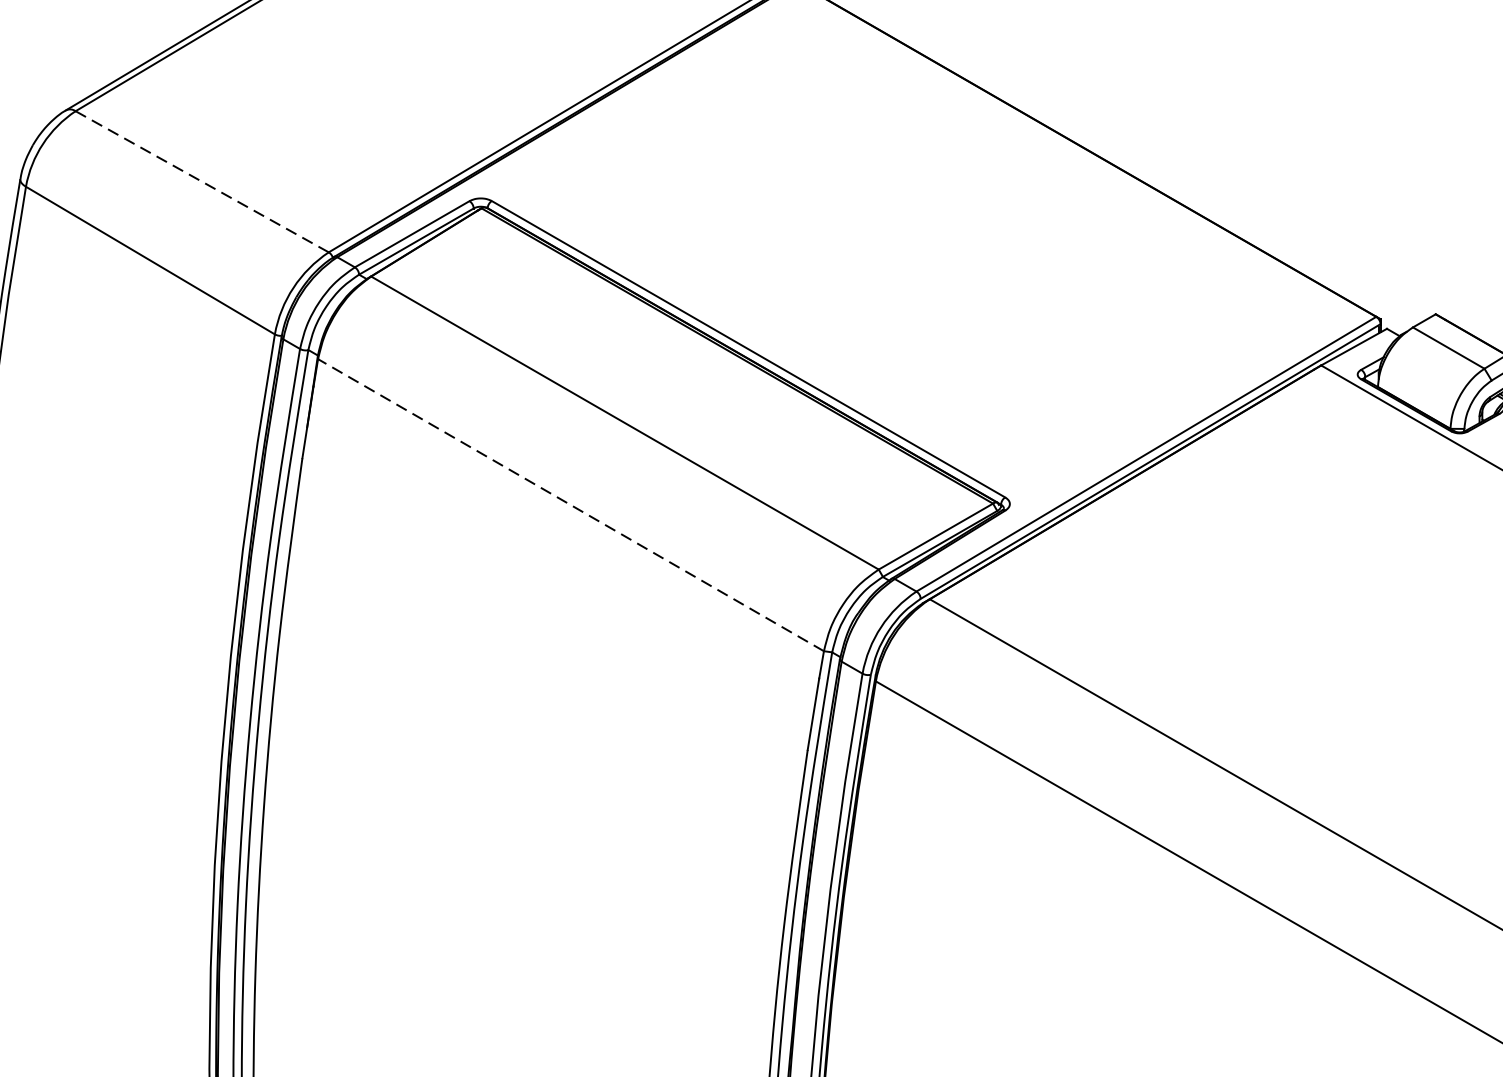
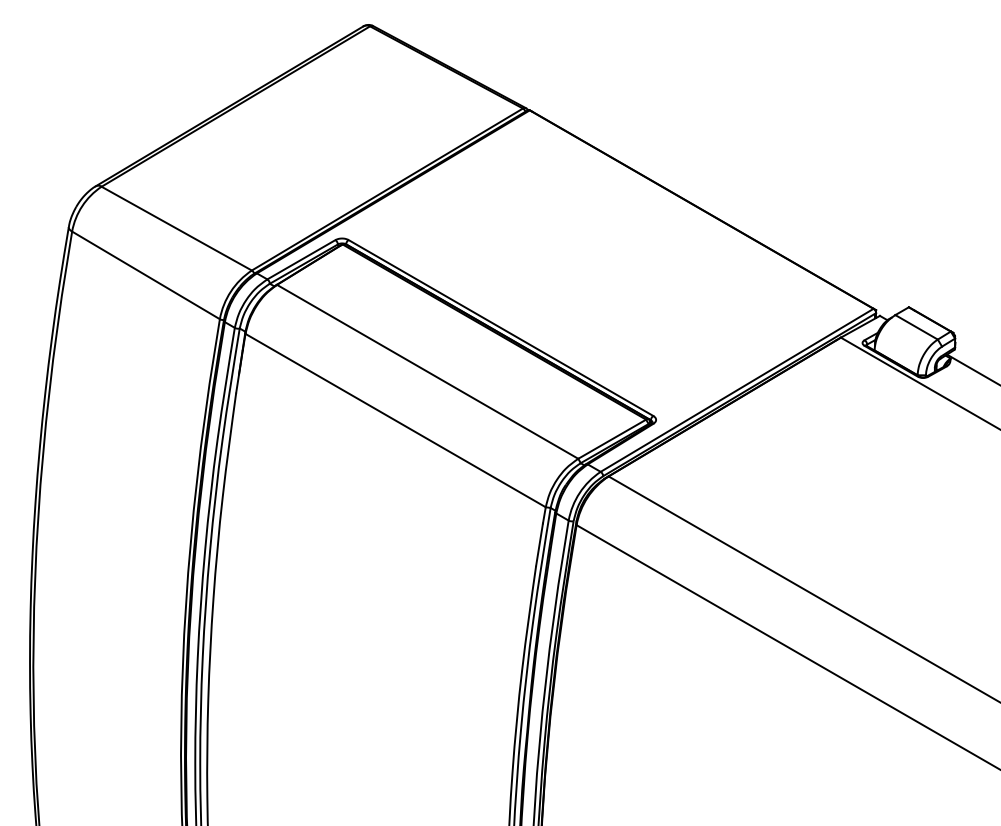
line: (201, 181) -> (176, 228), dashed -> solid
line: (570, 505) -> (395, 420), dashed -> solid

